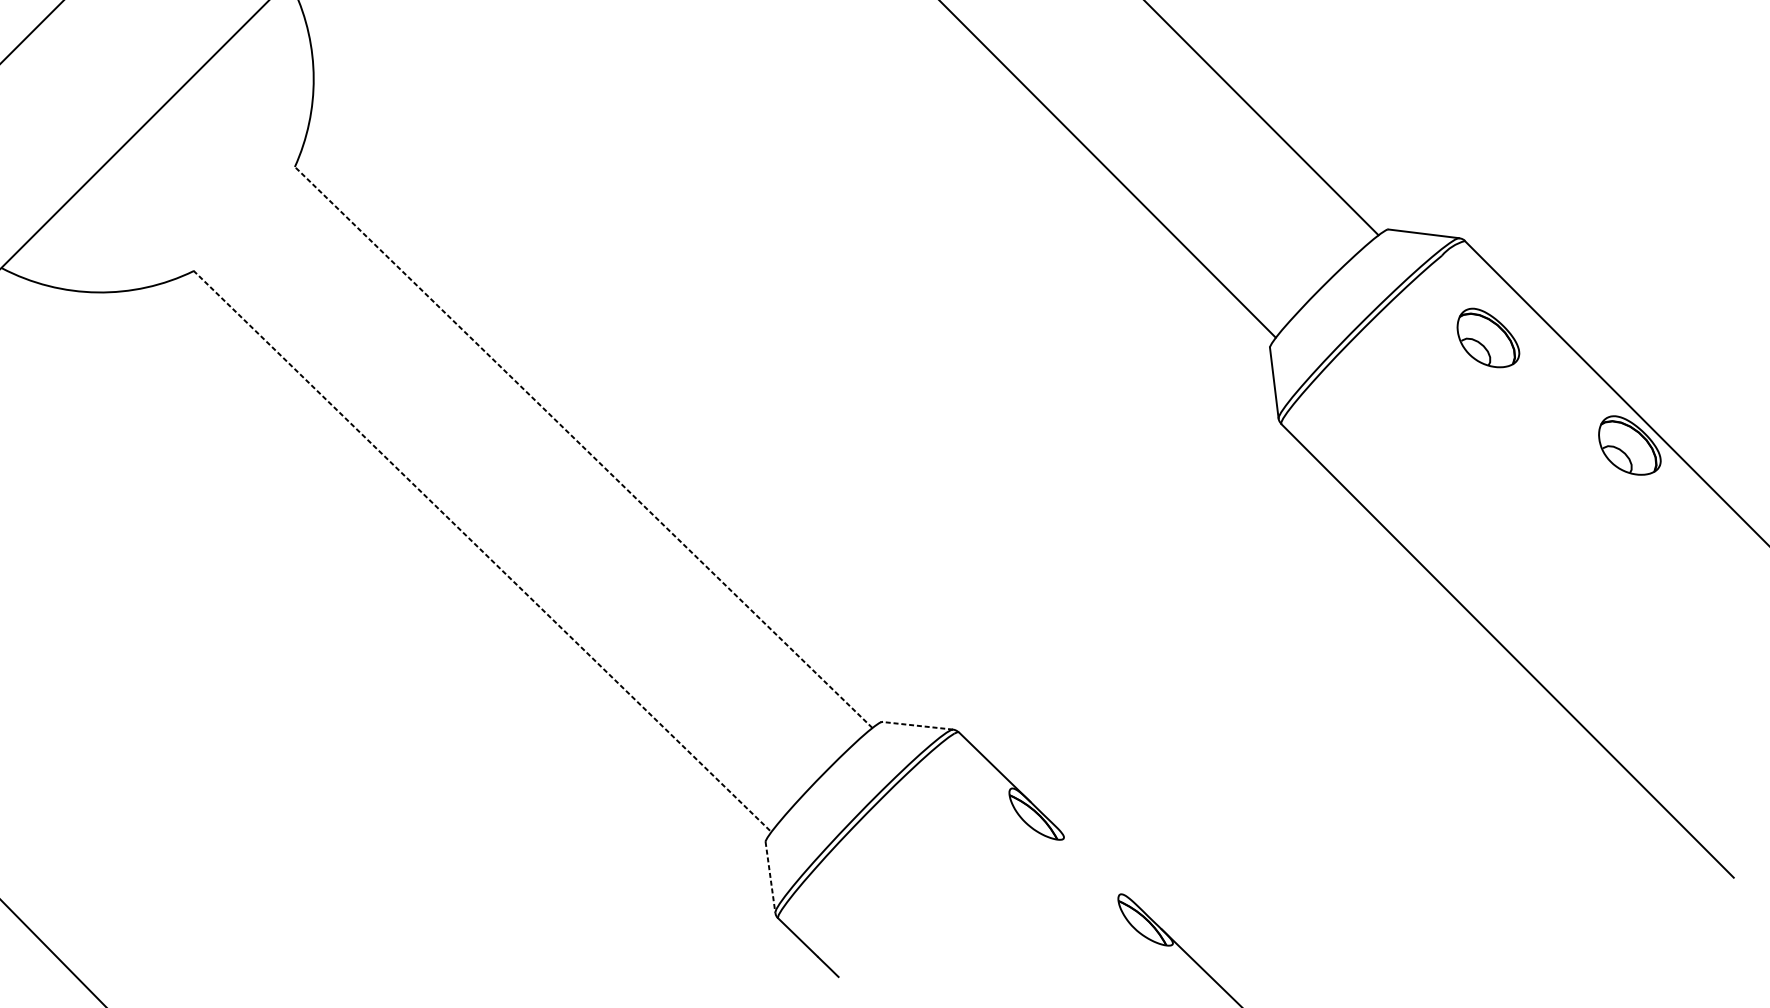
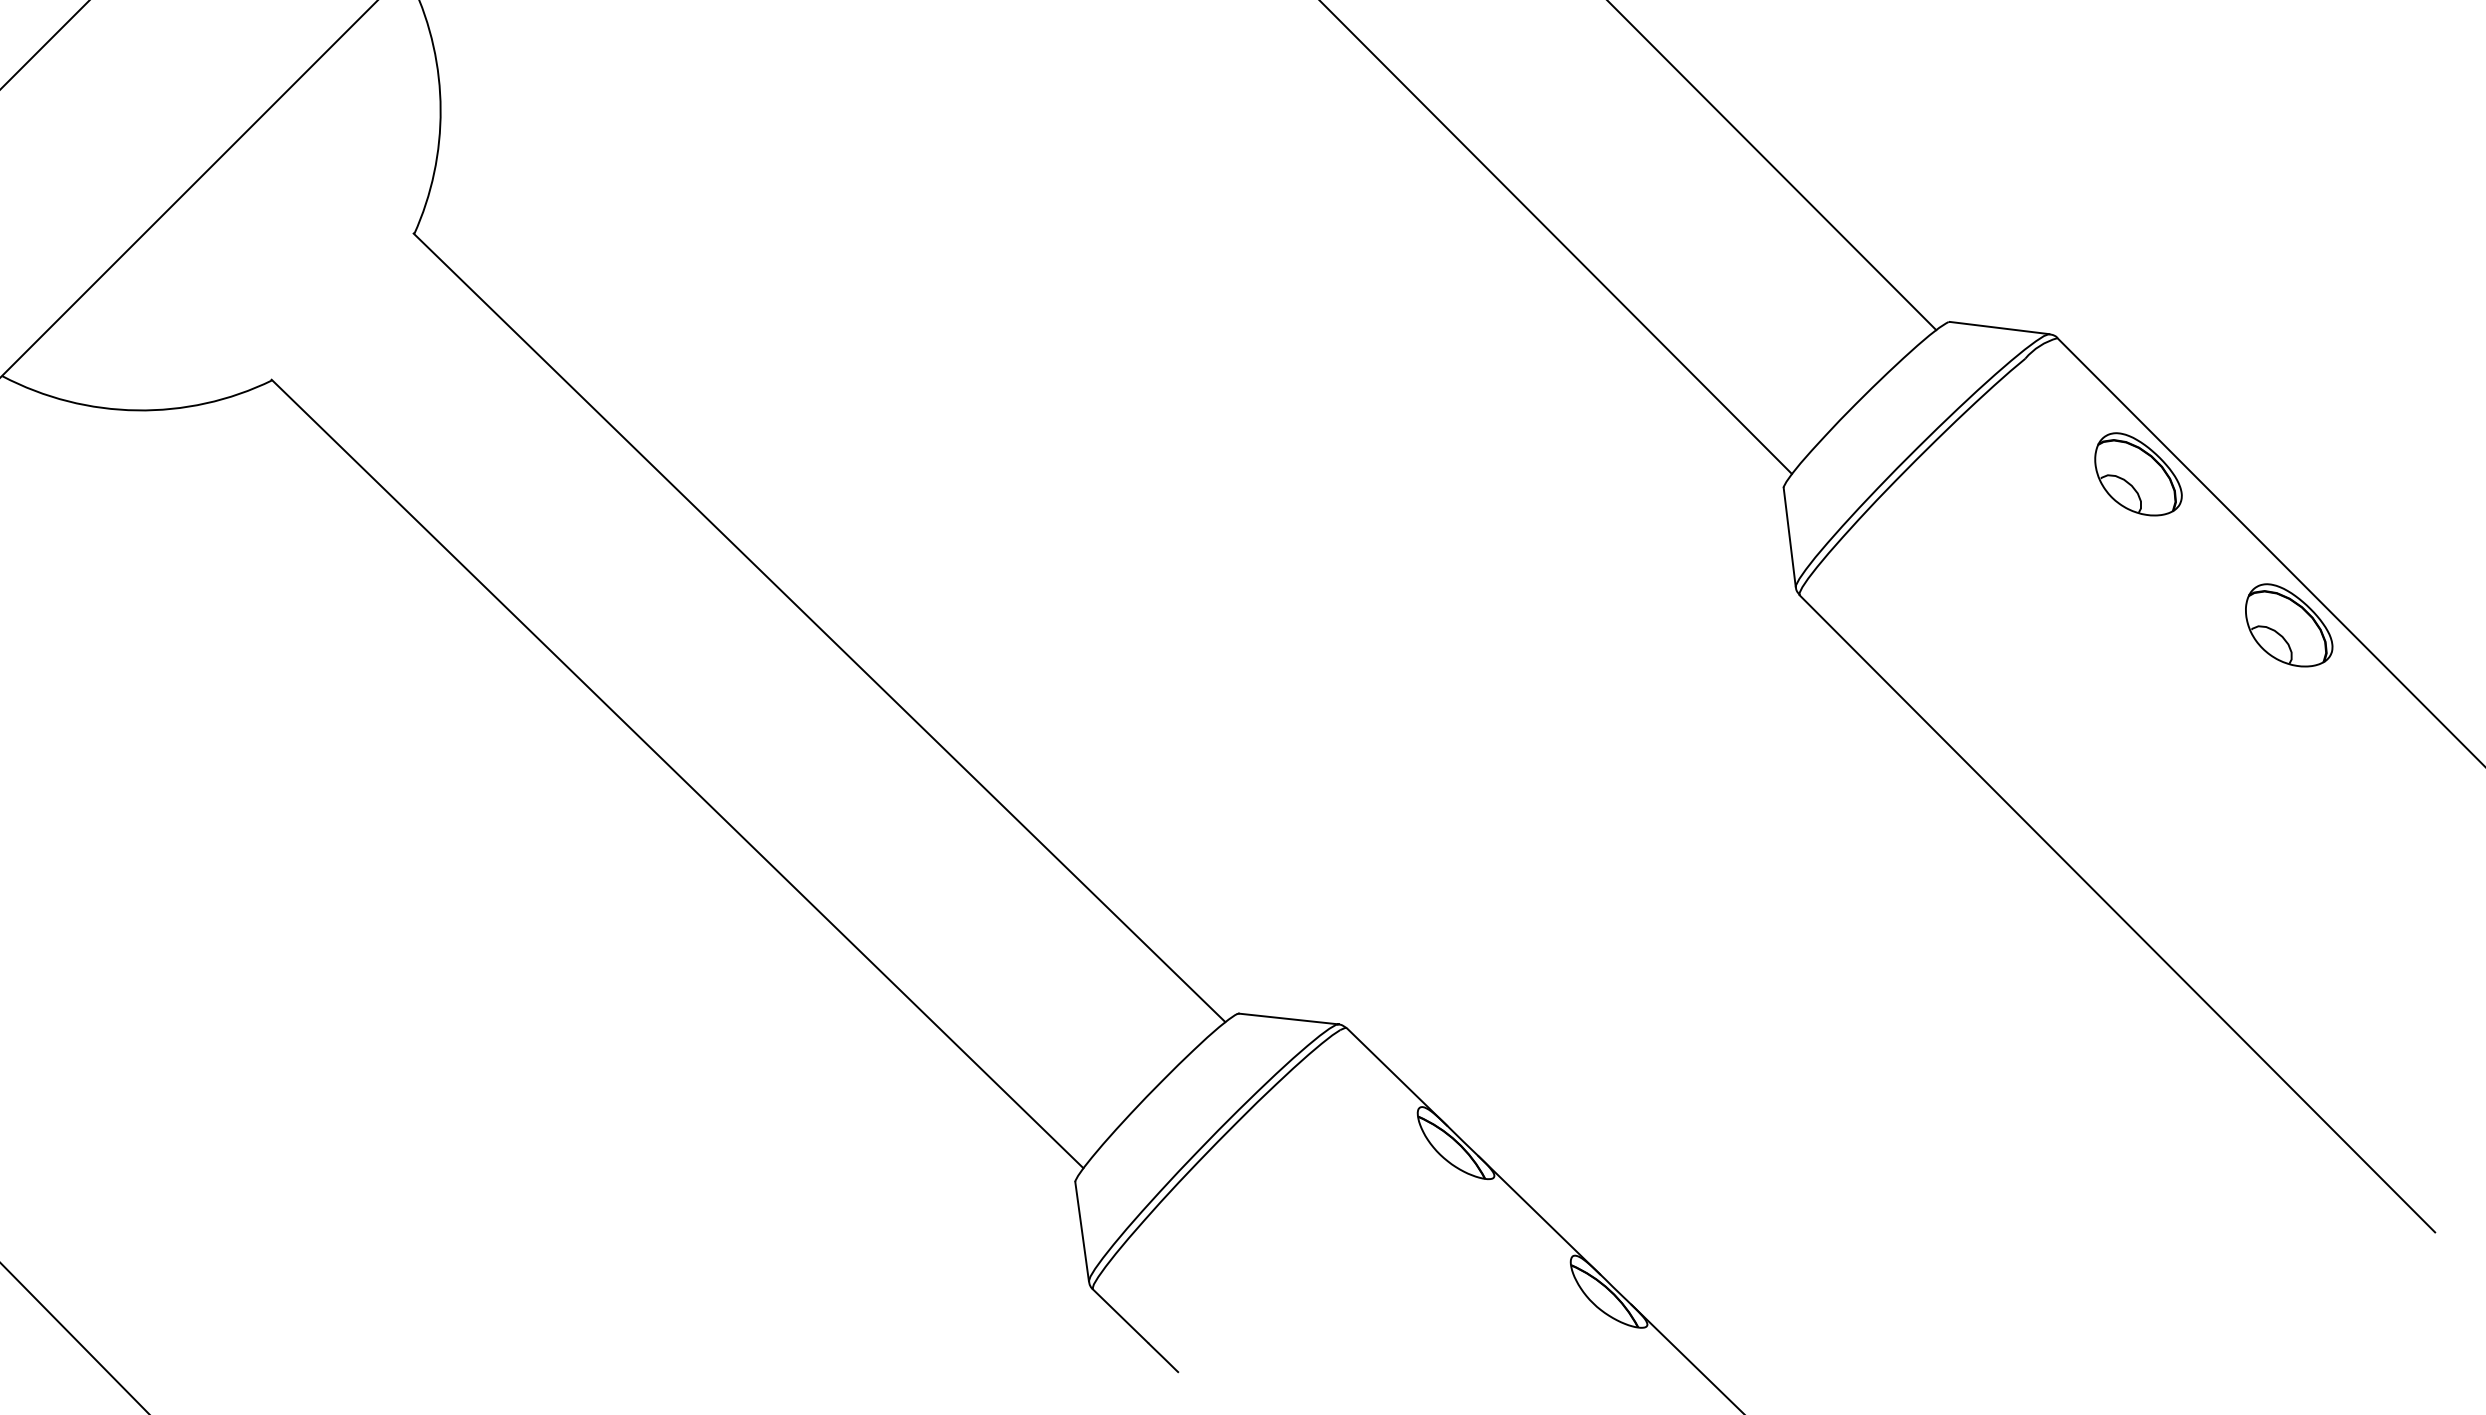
part: (1488, 338) -> (2138, 474), moved
line: (583, 447) -> (819, 627), dashed -> solid
line: (482, 550) -> (677, 773), dashed -> solid
line: (917, 725) -> (1288, 1018), dashed -> solid
line: (1096, 865) -> (1539, 1215), added
line: (770, 877) -> (1082, 1232), dashed -> solid

